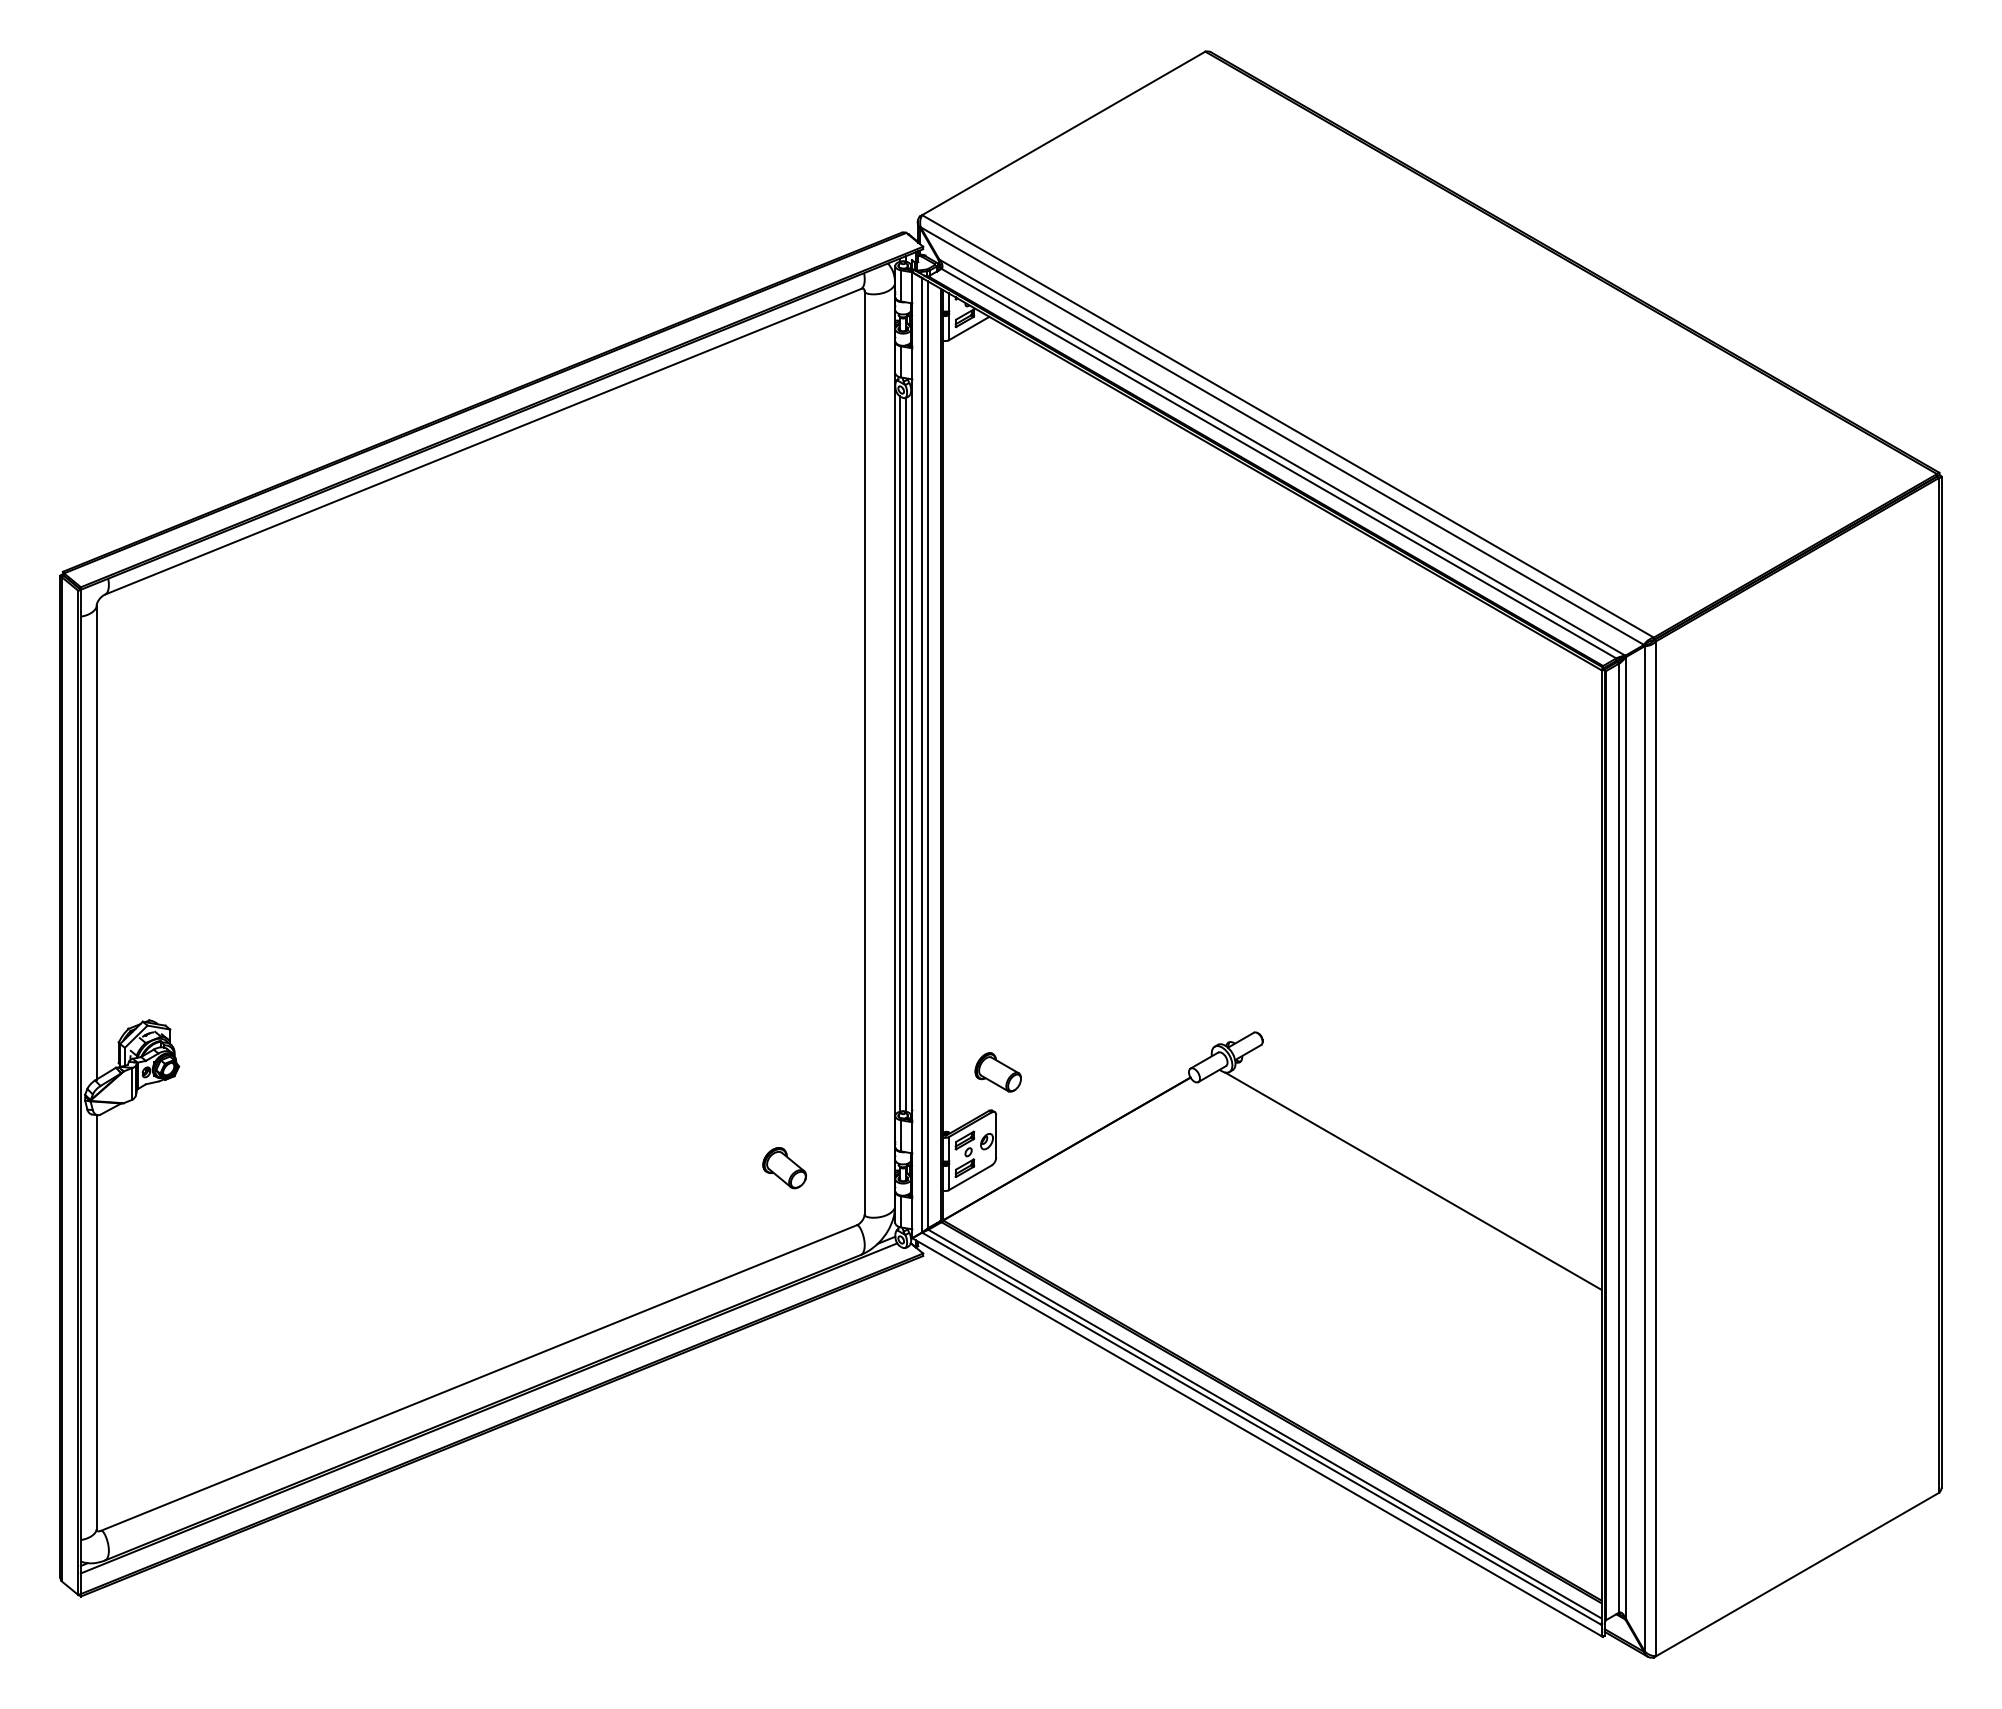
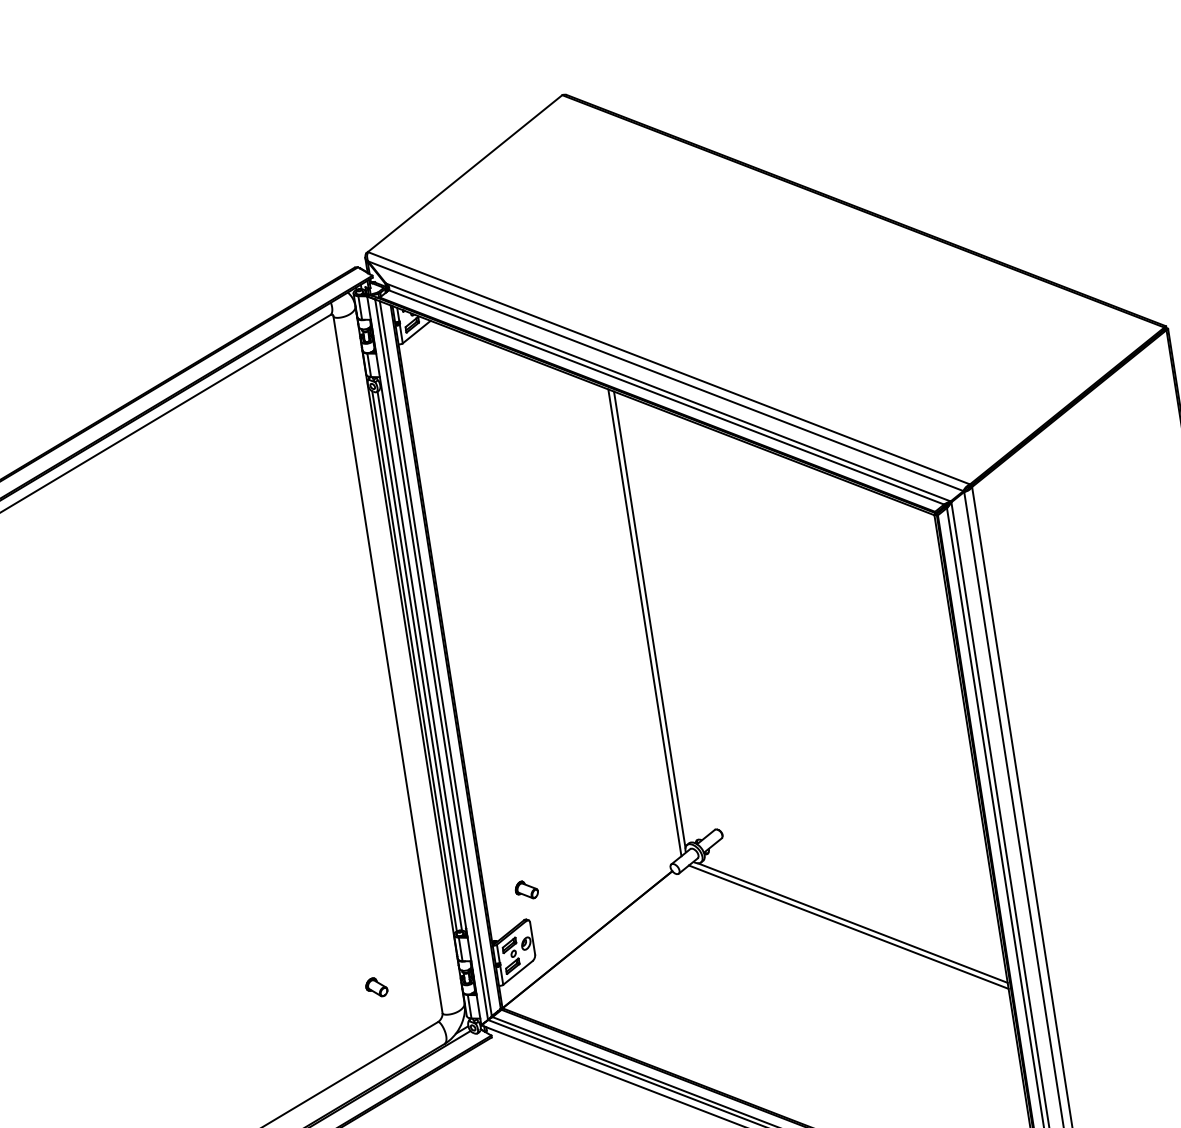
line: (1212, 747) -> (649, 619), added
line: (1205, 750) -> (644, 622), added
part: (998, 1072) -> (526, 890), size x0.62
part: (784, 1167) -> (376, 987), size x0.62
line: (1407, 1185) -> (848, 927), added

